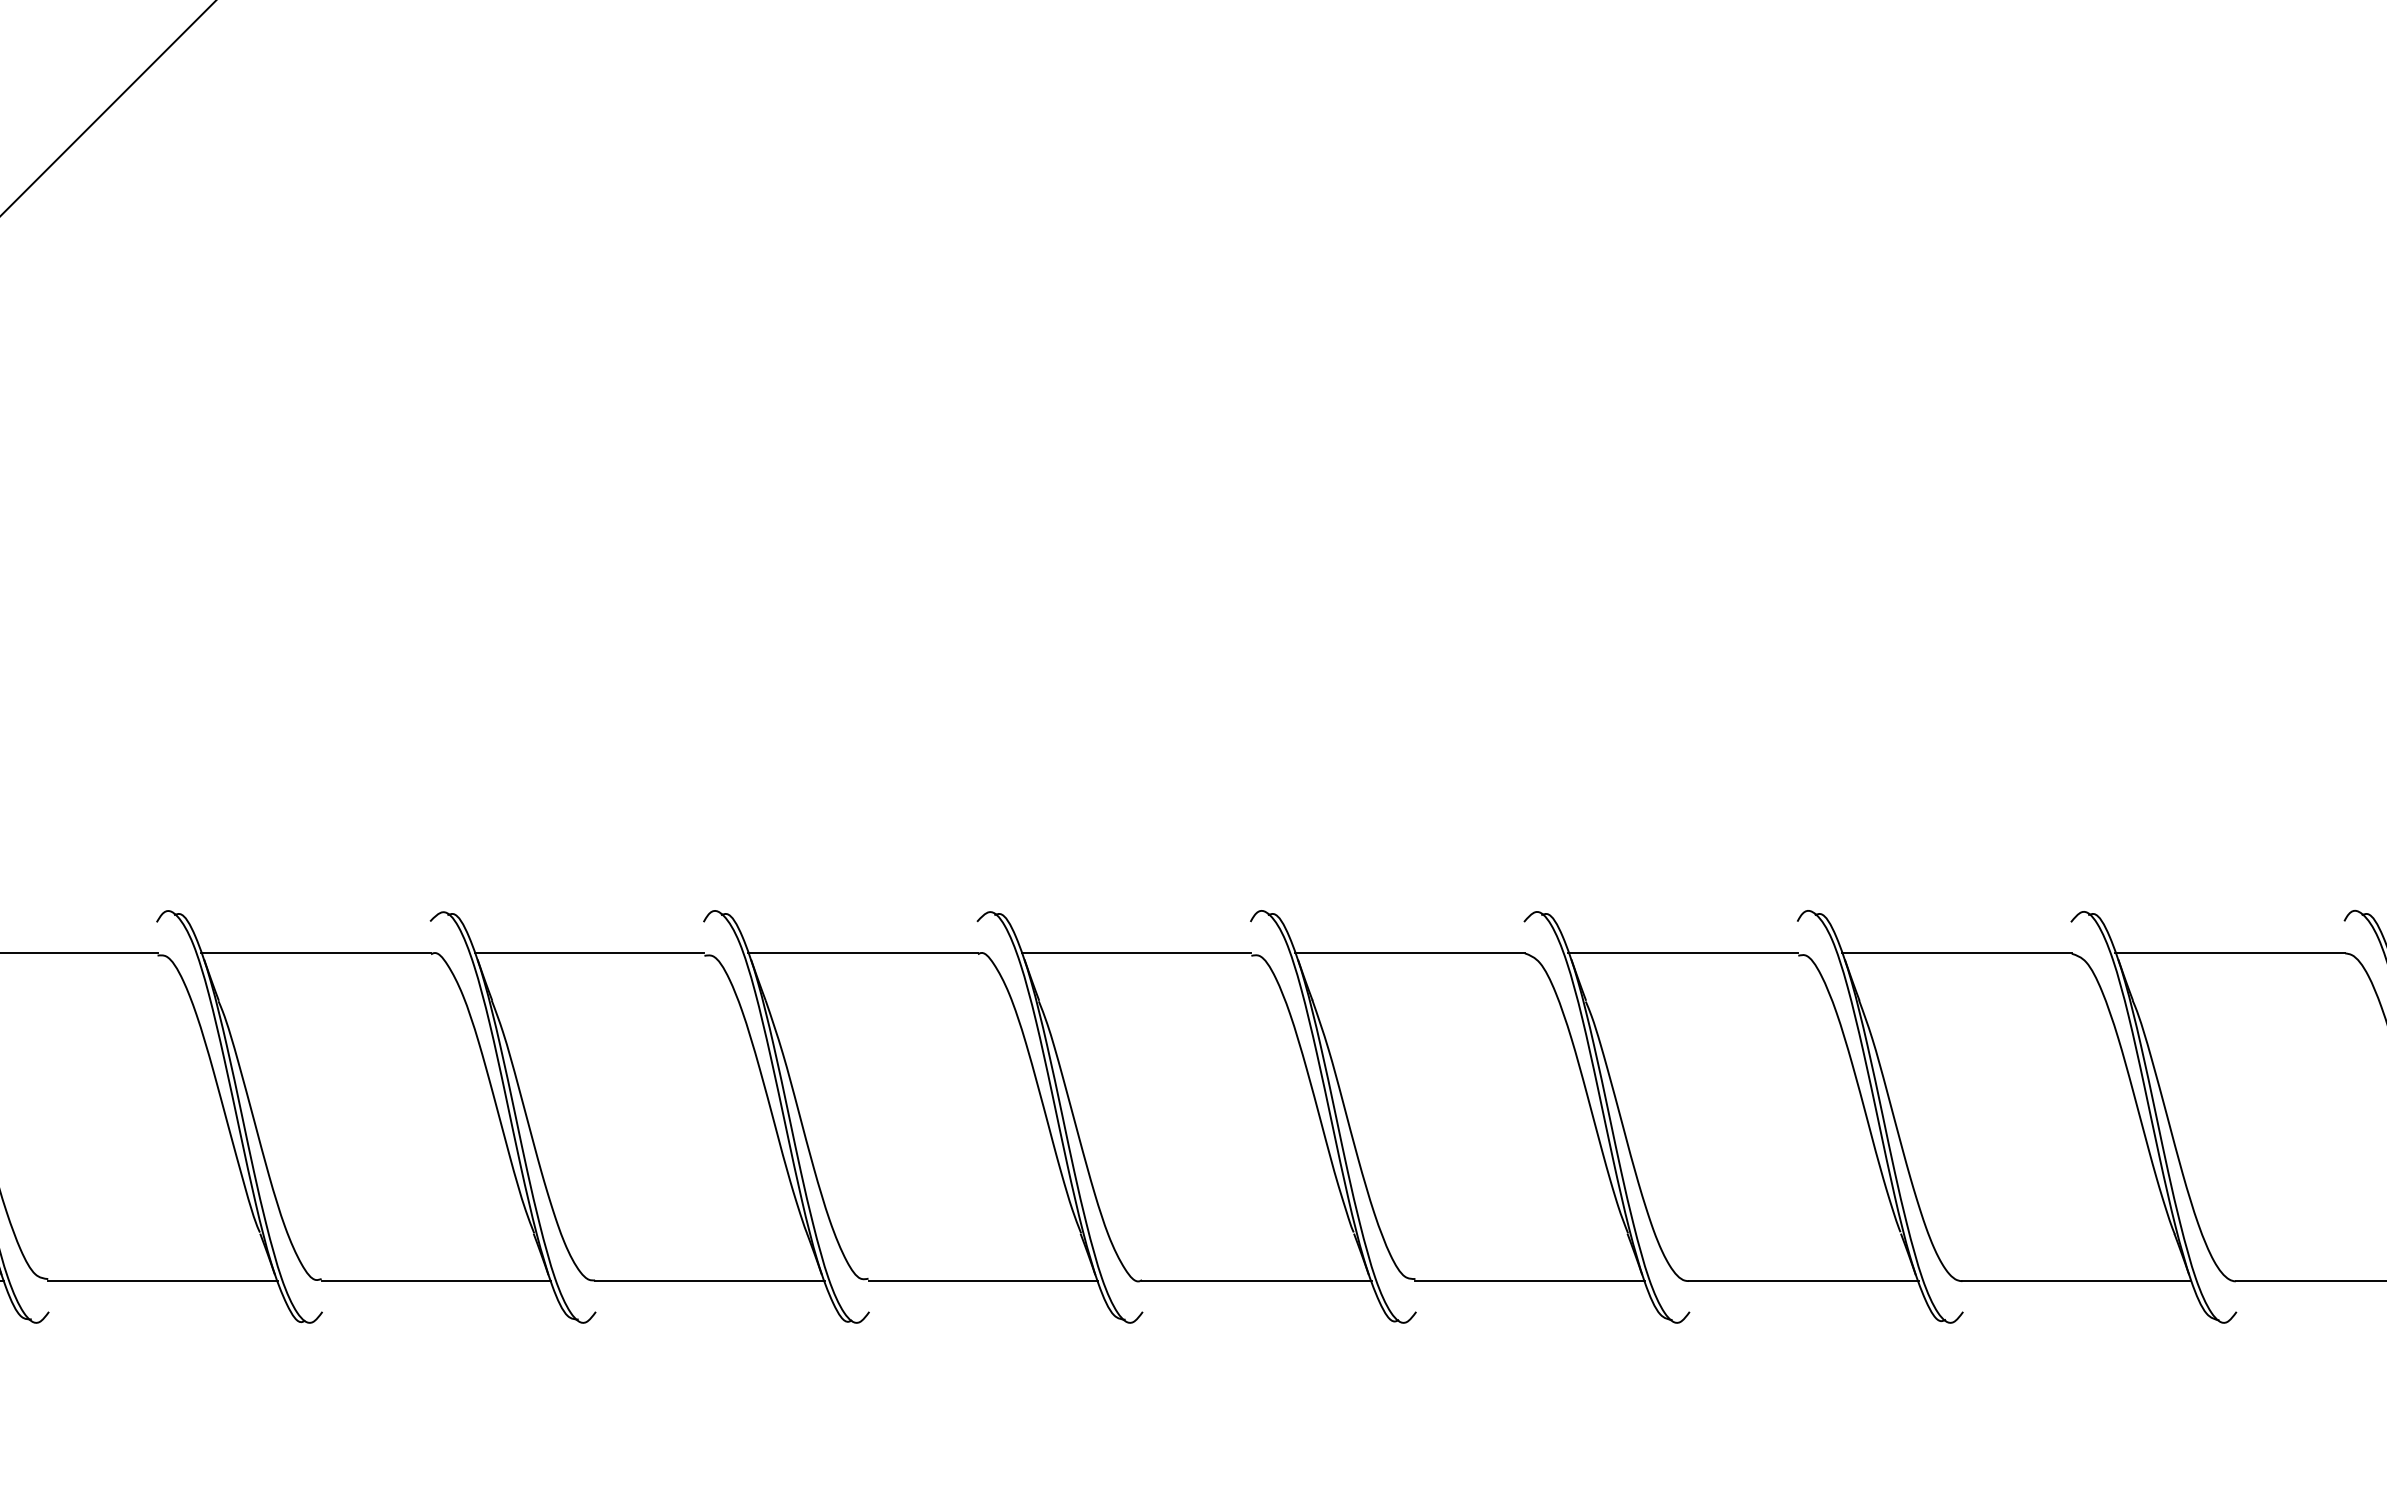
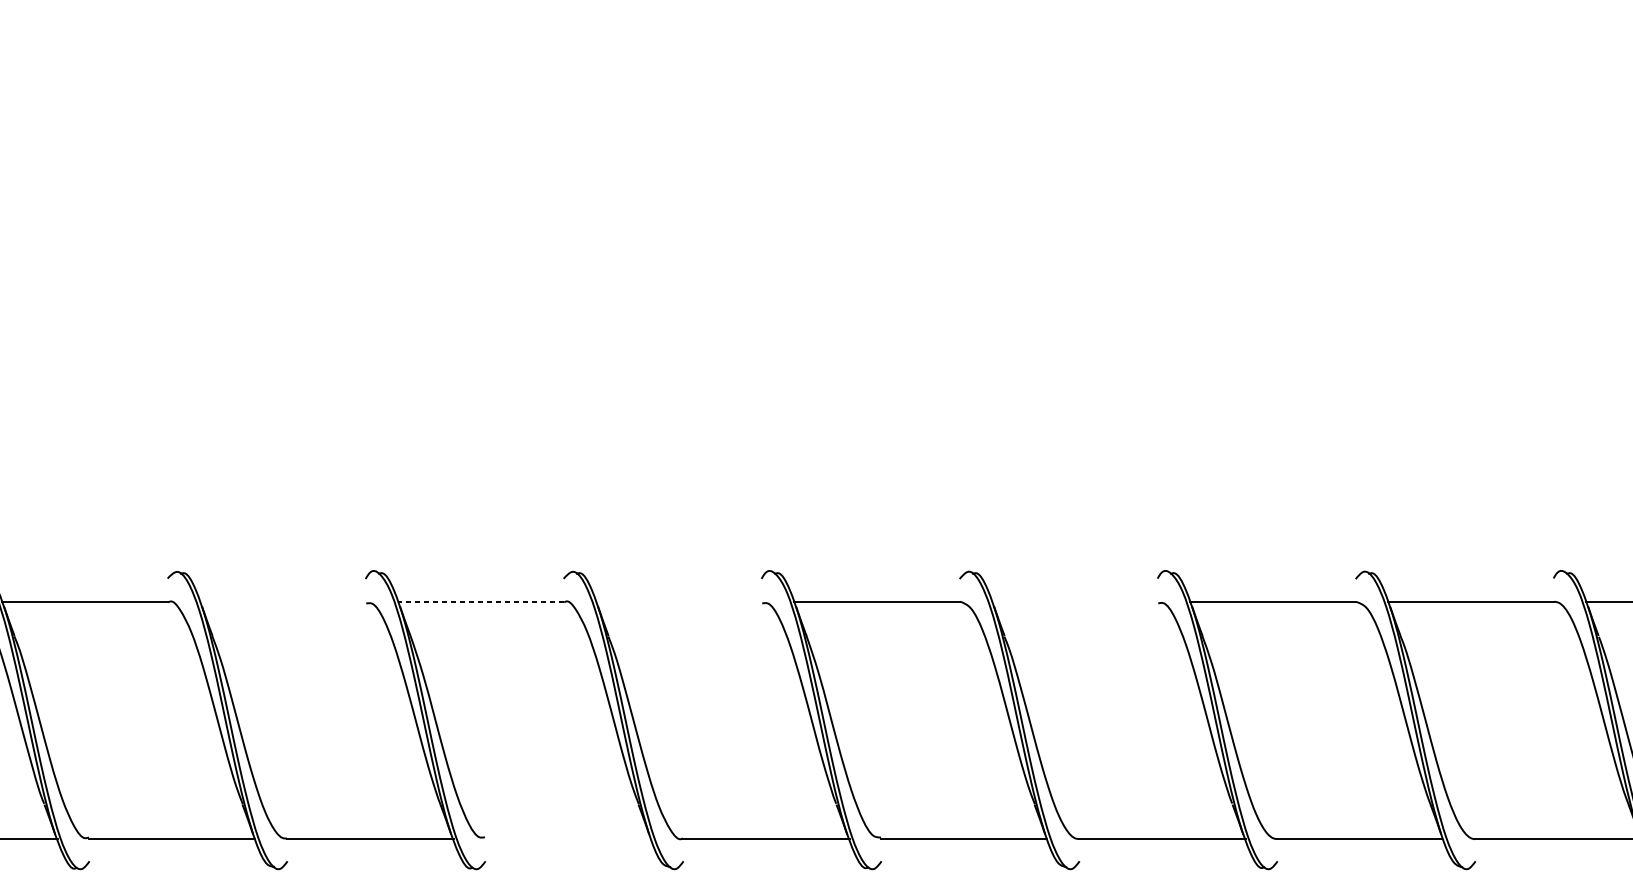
line: (589, 953) -> (282, 601), removed
line: (863, 953) -> (481, 601), solid -> dashed
line: (1136, 953) -> (679, 601), removed
line: (1683, 953) -> (1075, 601), removed
line: (982, 1281) -> (567, 839), removed

